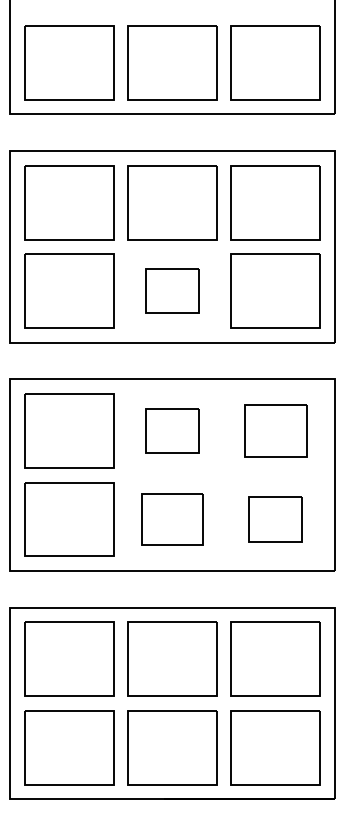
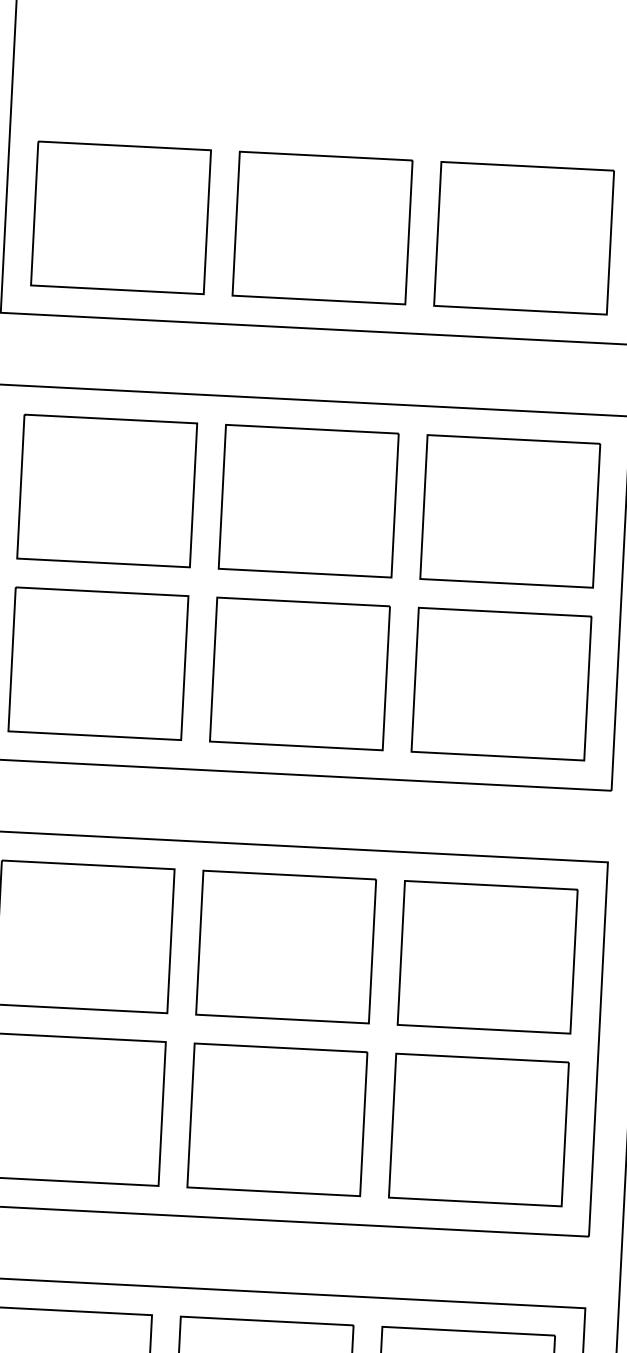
part: (172, 290) -> (300, 672), size x1.67
part: (172, 430) -> (286, 946), size x1.67
part: (275, 430) -> (487, 956), size x1.43
part: (172, 519) -> (277, 1120), size x1.43
part: (275, 519) -> (478, 1130), size x1.67

